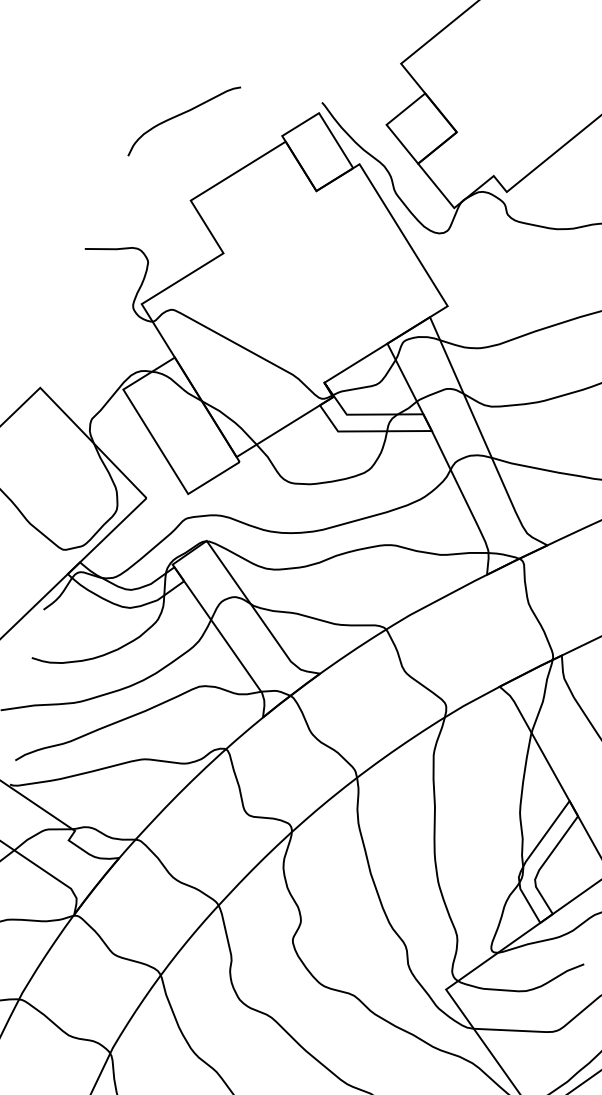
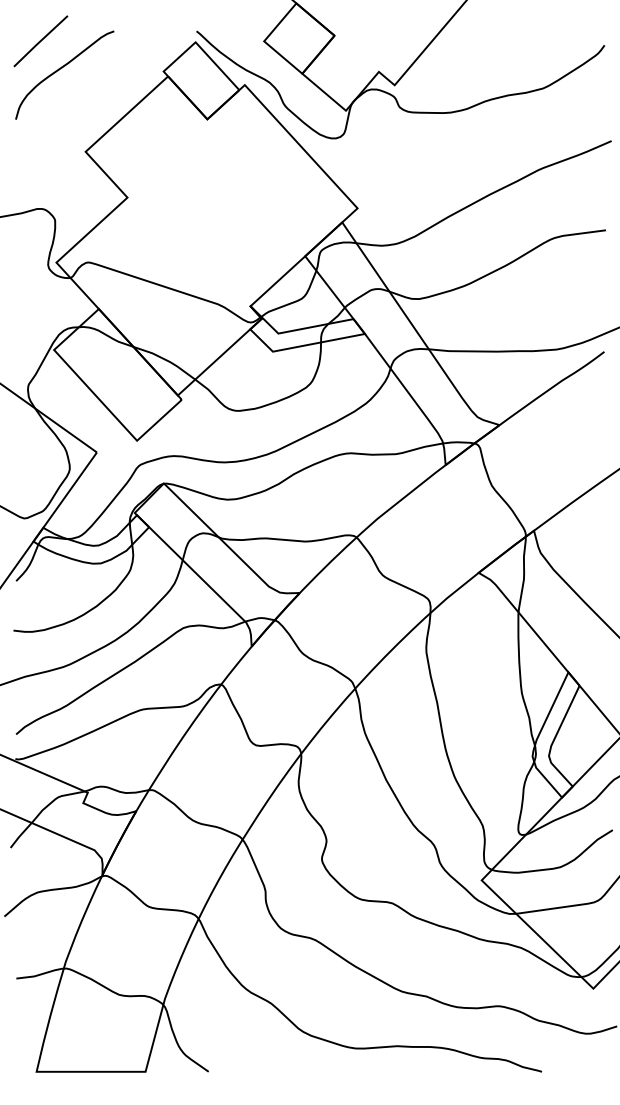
line: (166, 83) -> (40, 41), added

